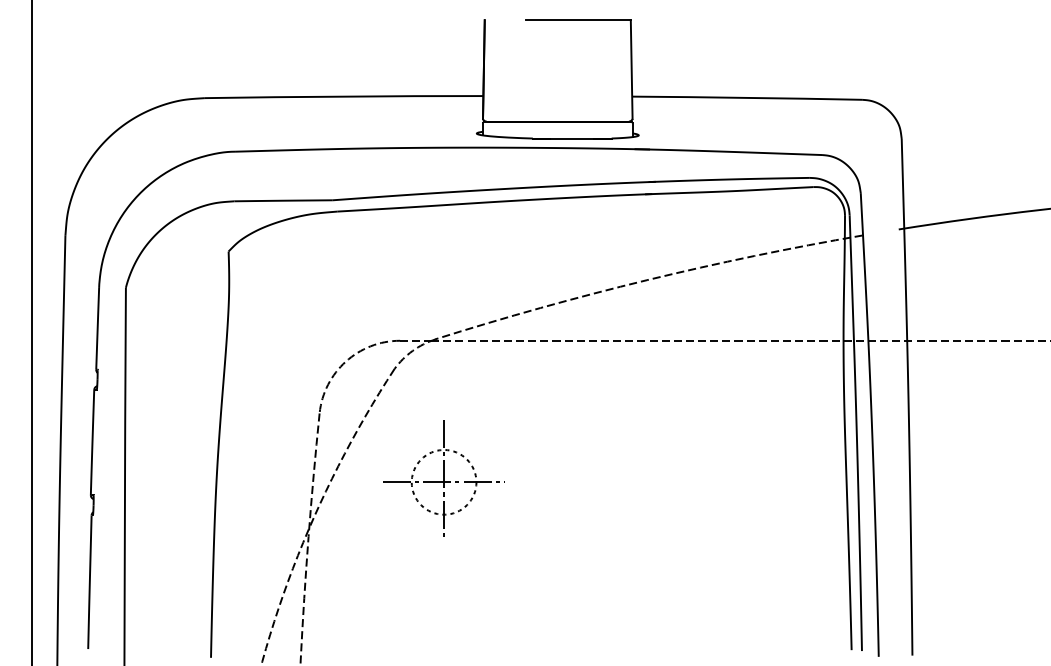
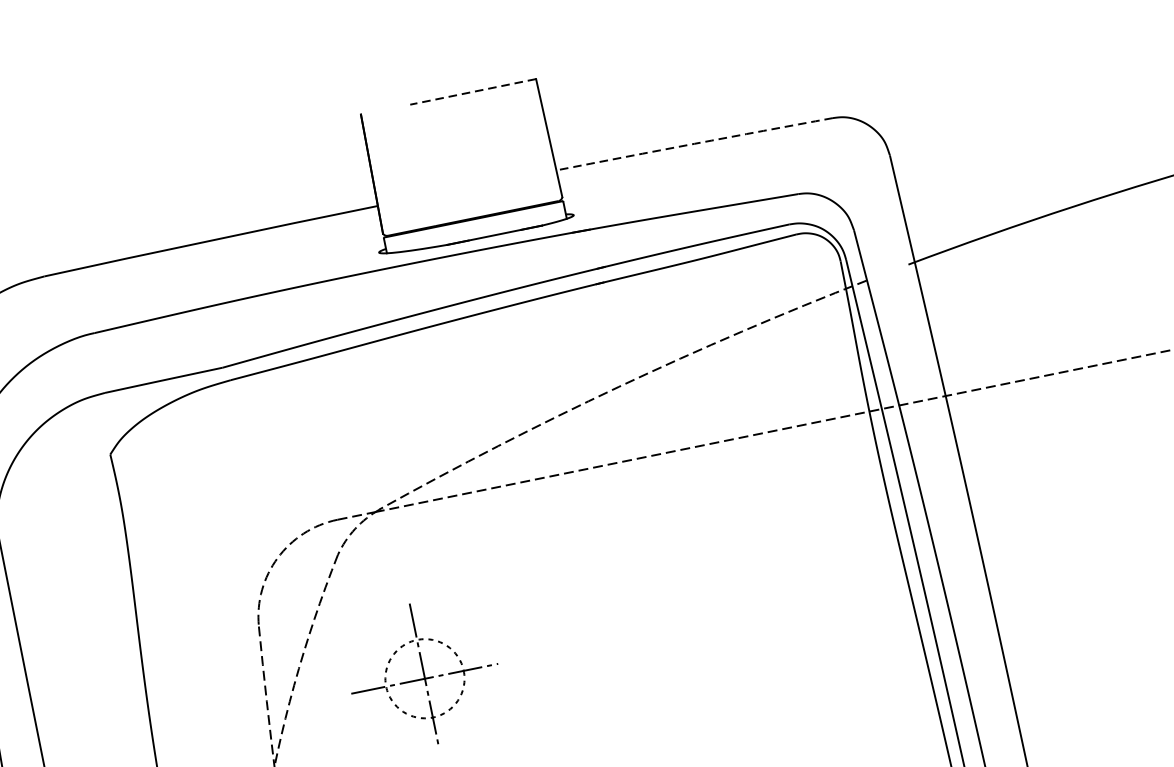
line: (577, 20) -> (472, 92), solid -> dashed
arc: (747, 97) -> (694, 143), solid -> dashed

